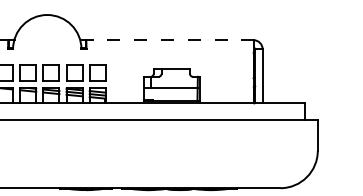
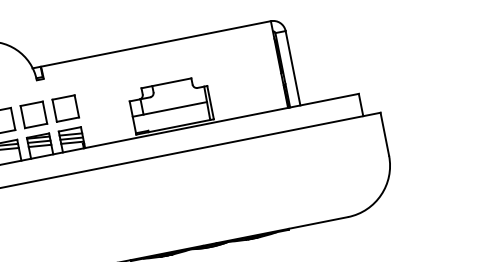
line: (166, 40) -> (151, 45), dashed -> solid

